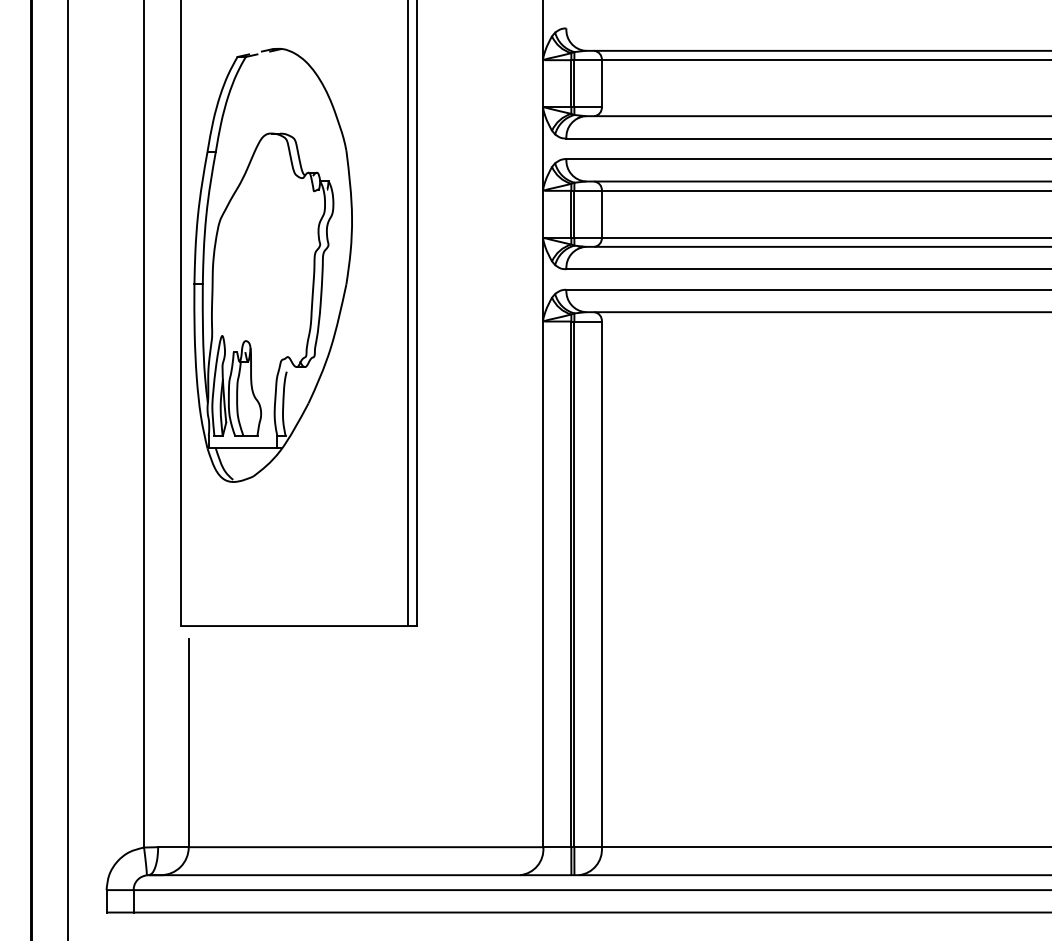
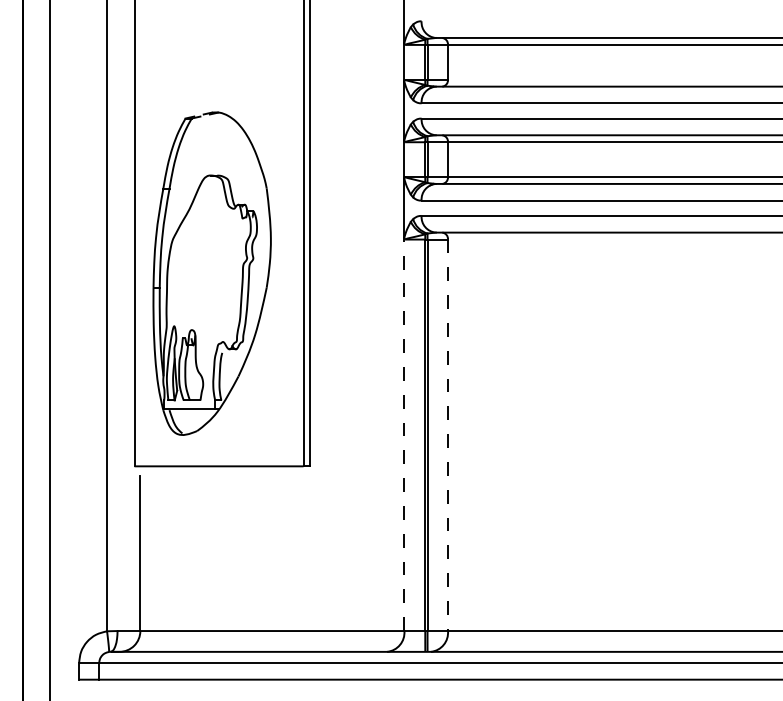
part: (272, 265) -> (211, 273), moved
line: (543, 582) -> (404, 433), solid -> dashed
line: (601, 584) -> (447, 435), solid -> dashed

